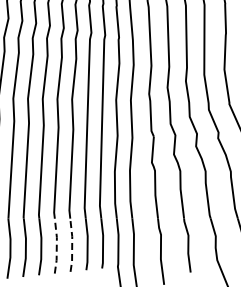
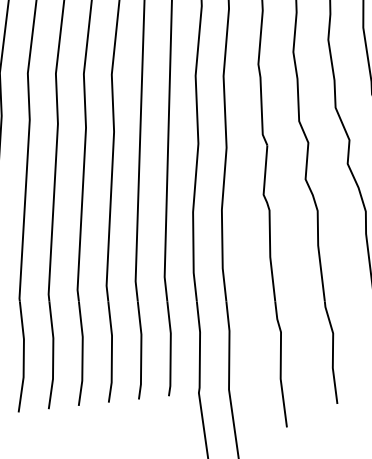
line: (72, 244) -> (112, 350), dashed -> solid
line: (56, 246) -> (82, 354), dashed -> solid

